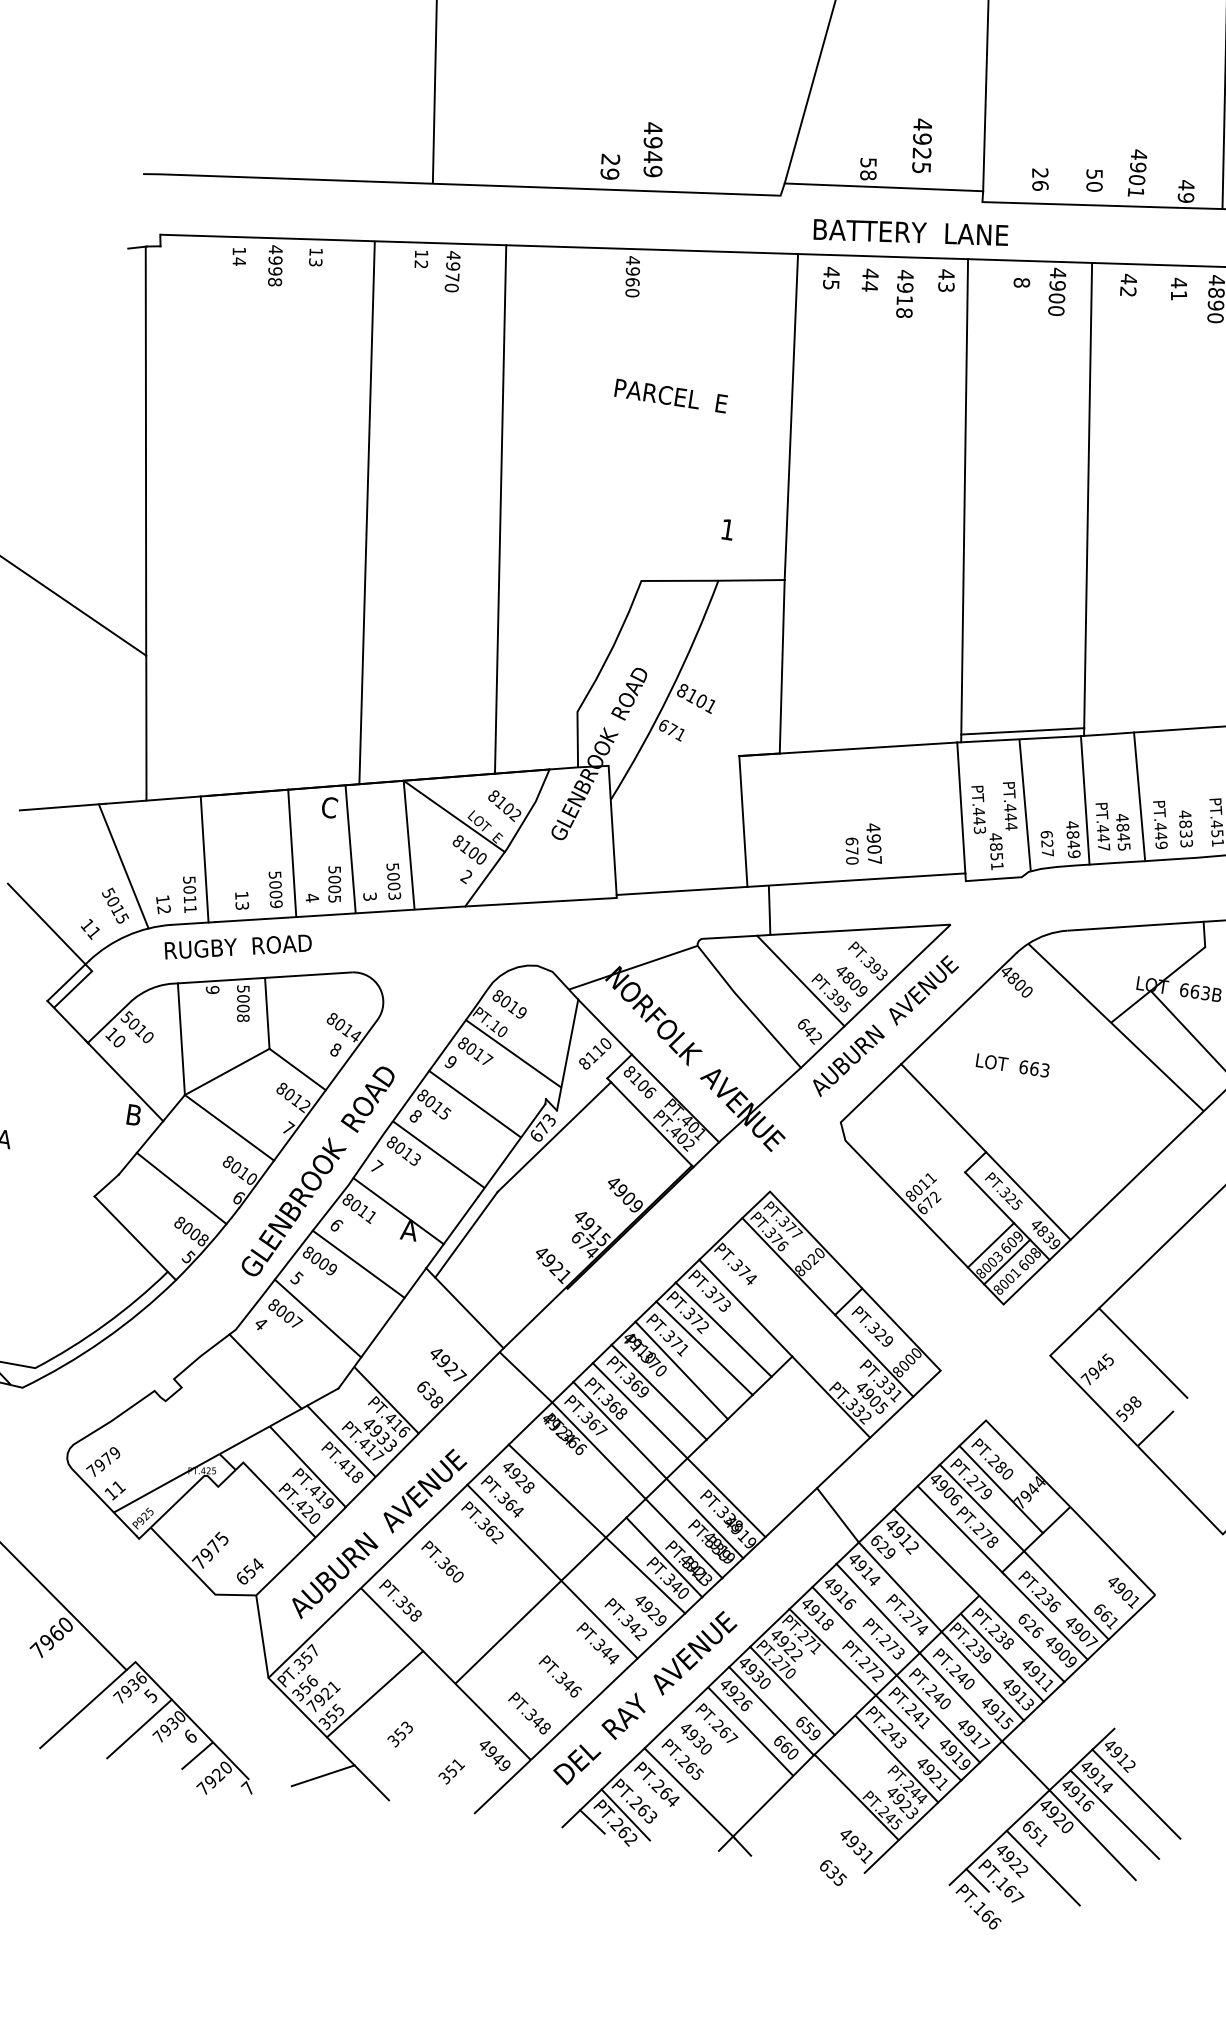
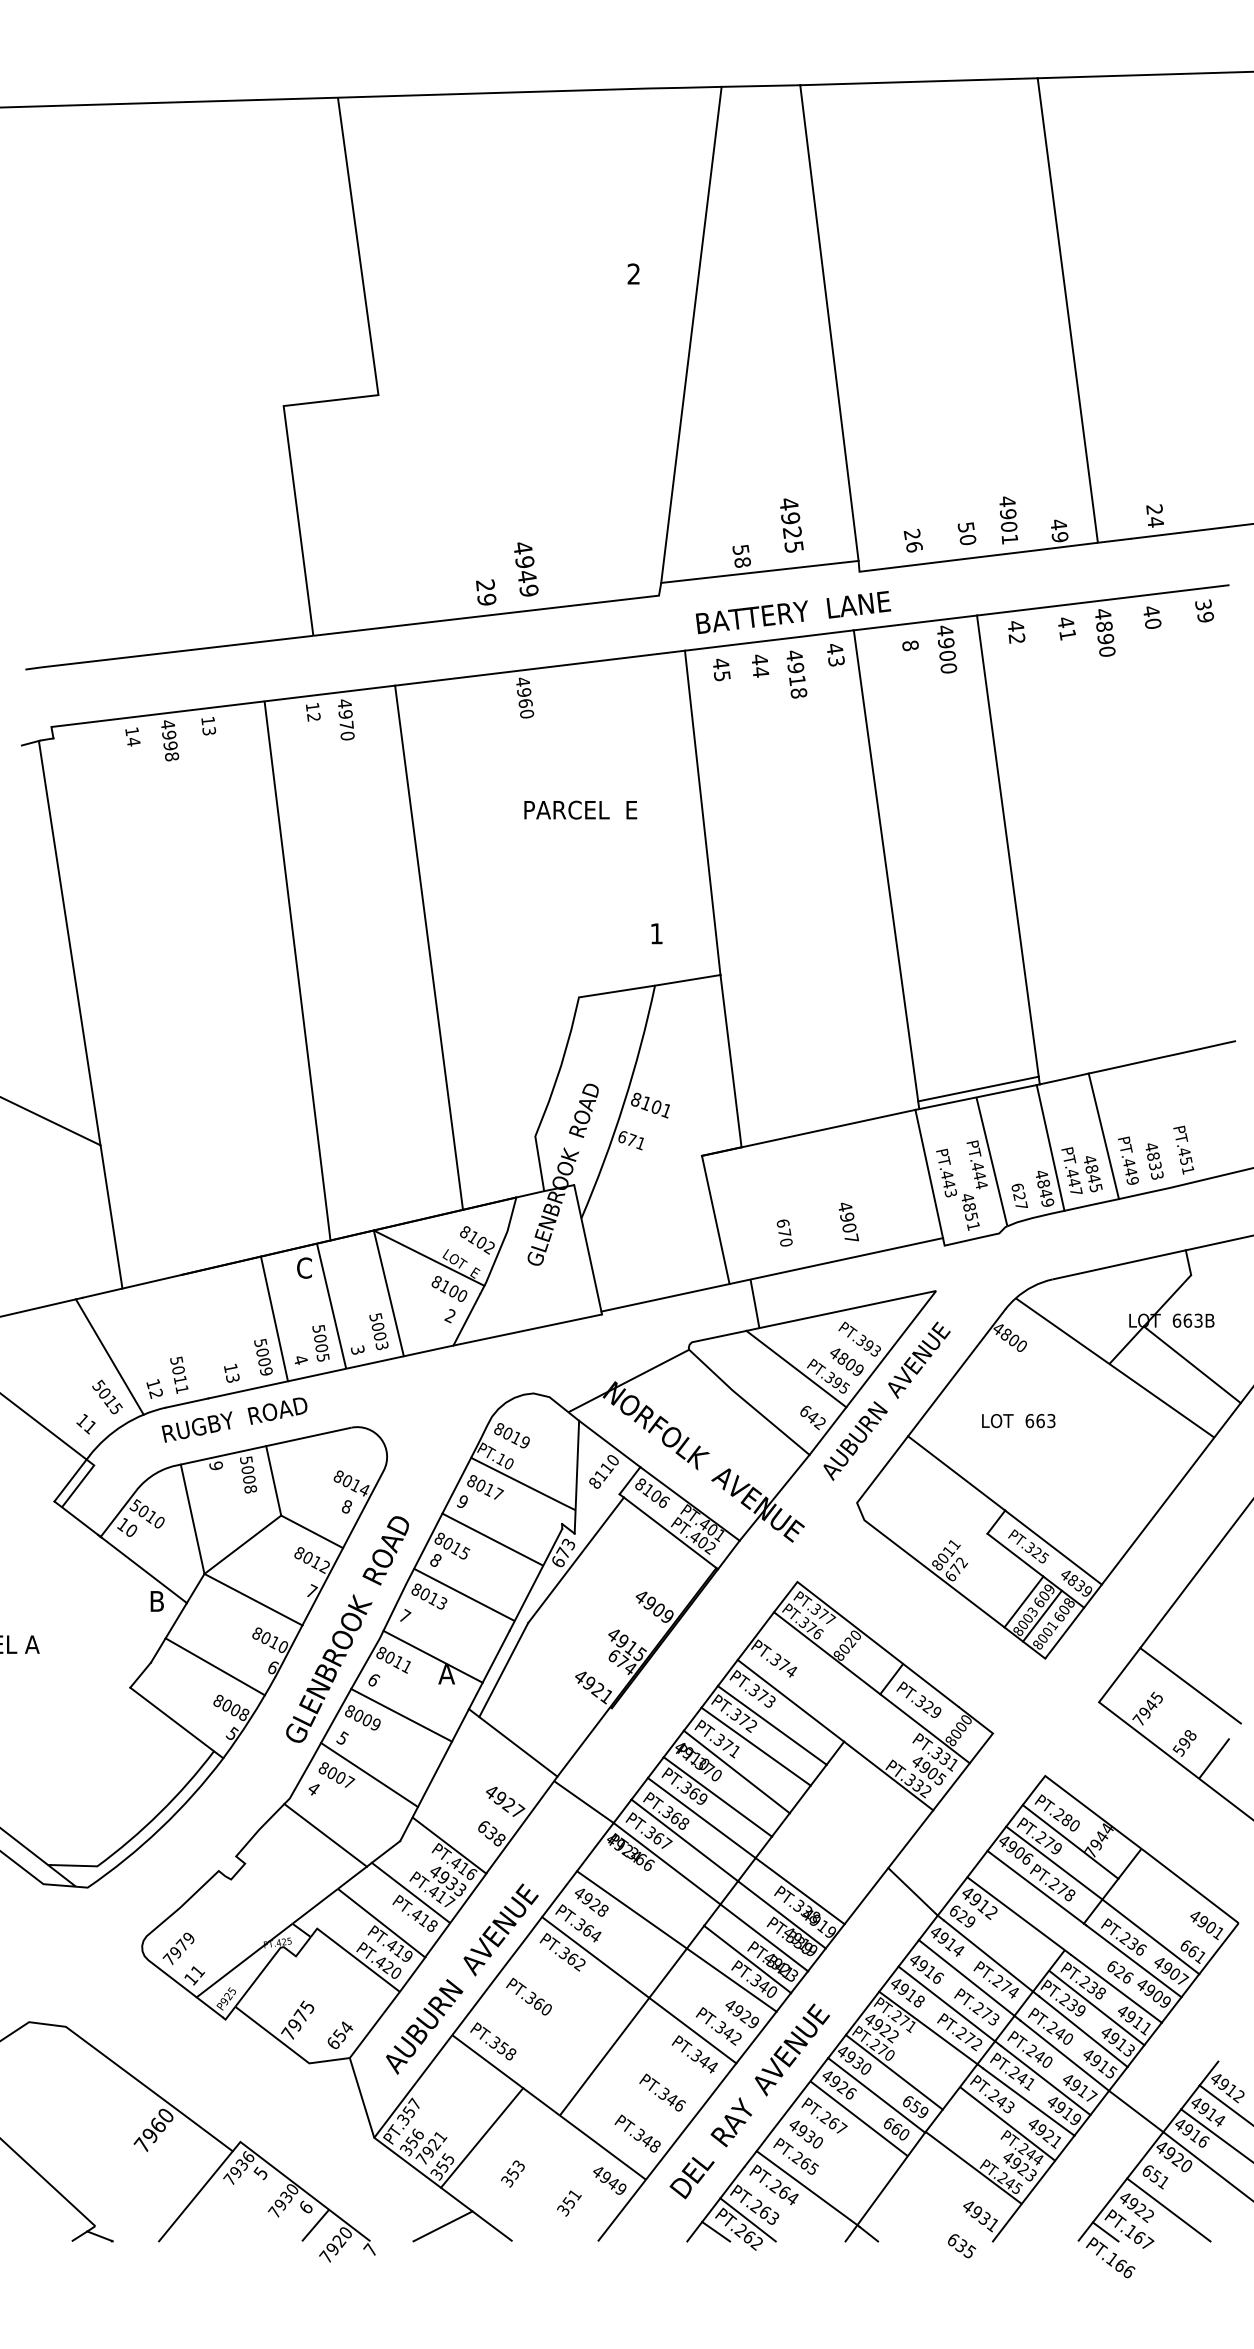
text: (851, 850) -> (784, 1232), moved
line: (204, 858) -> (188, 1337), removed
line: (138, 1728) -> (253, 2207), removed

